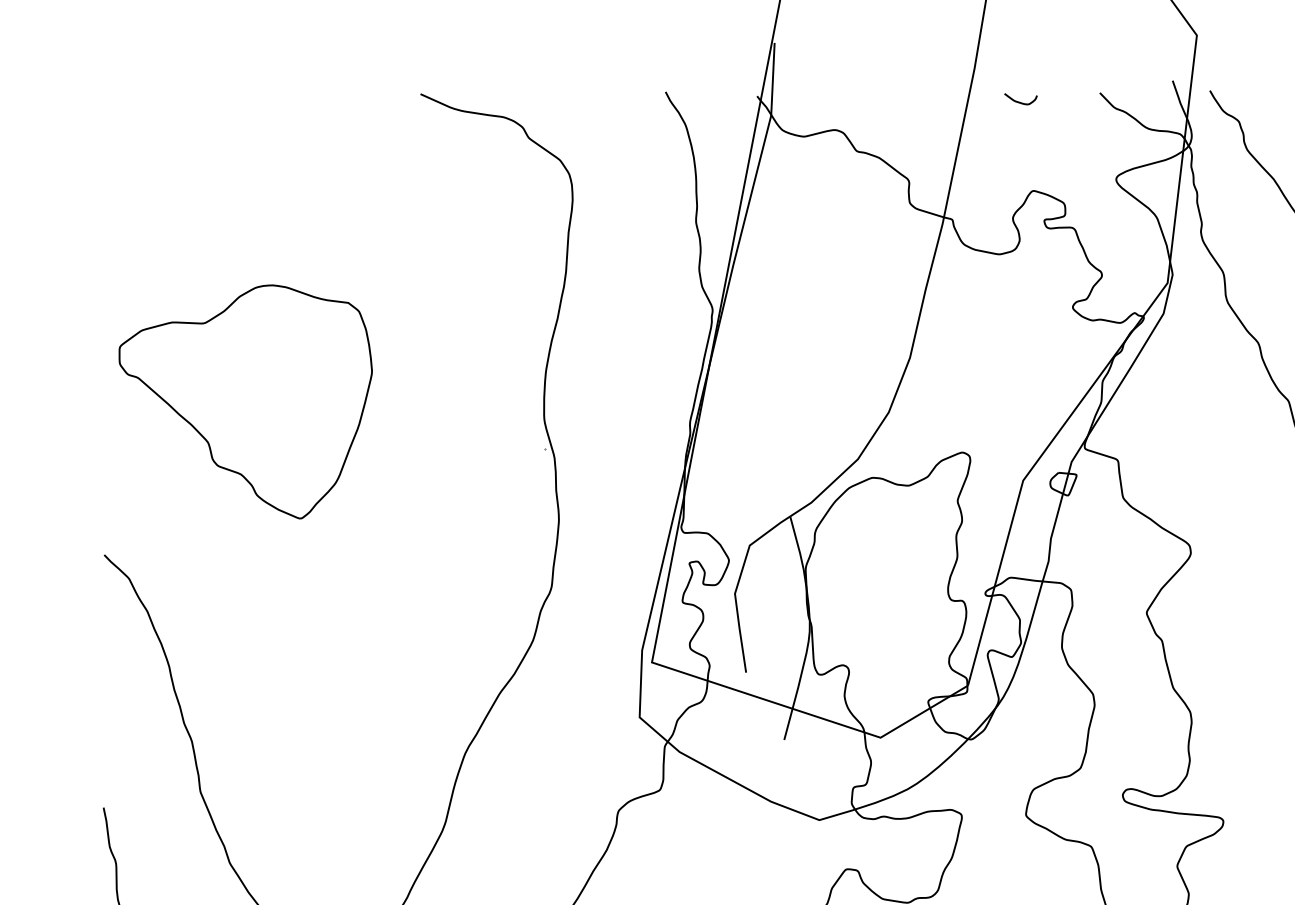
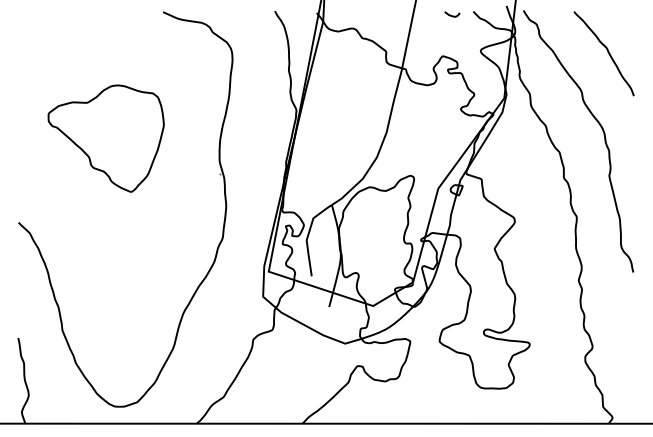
curve: (1021, 101) -> (452, 15), moved
part: (244, 401) -> (105, 138), moved

